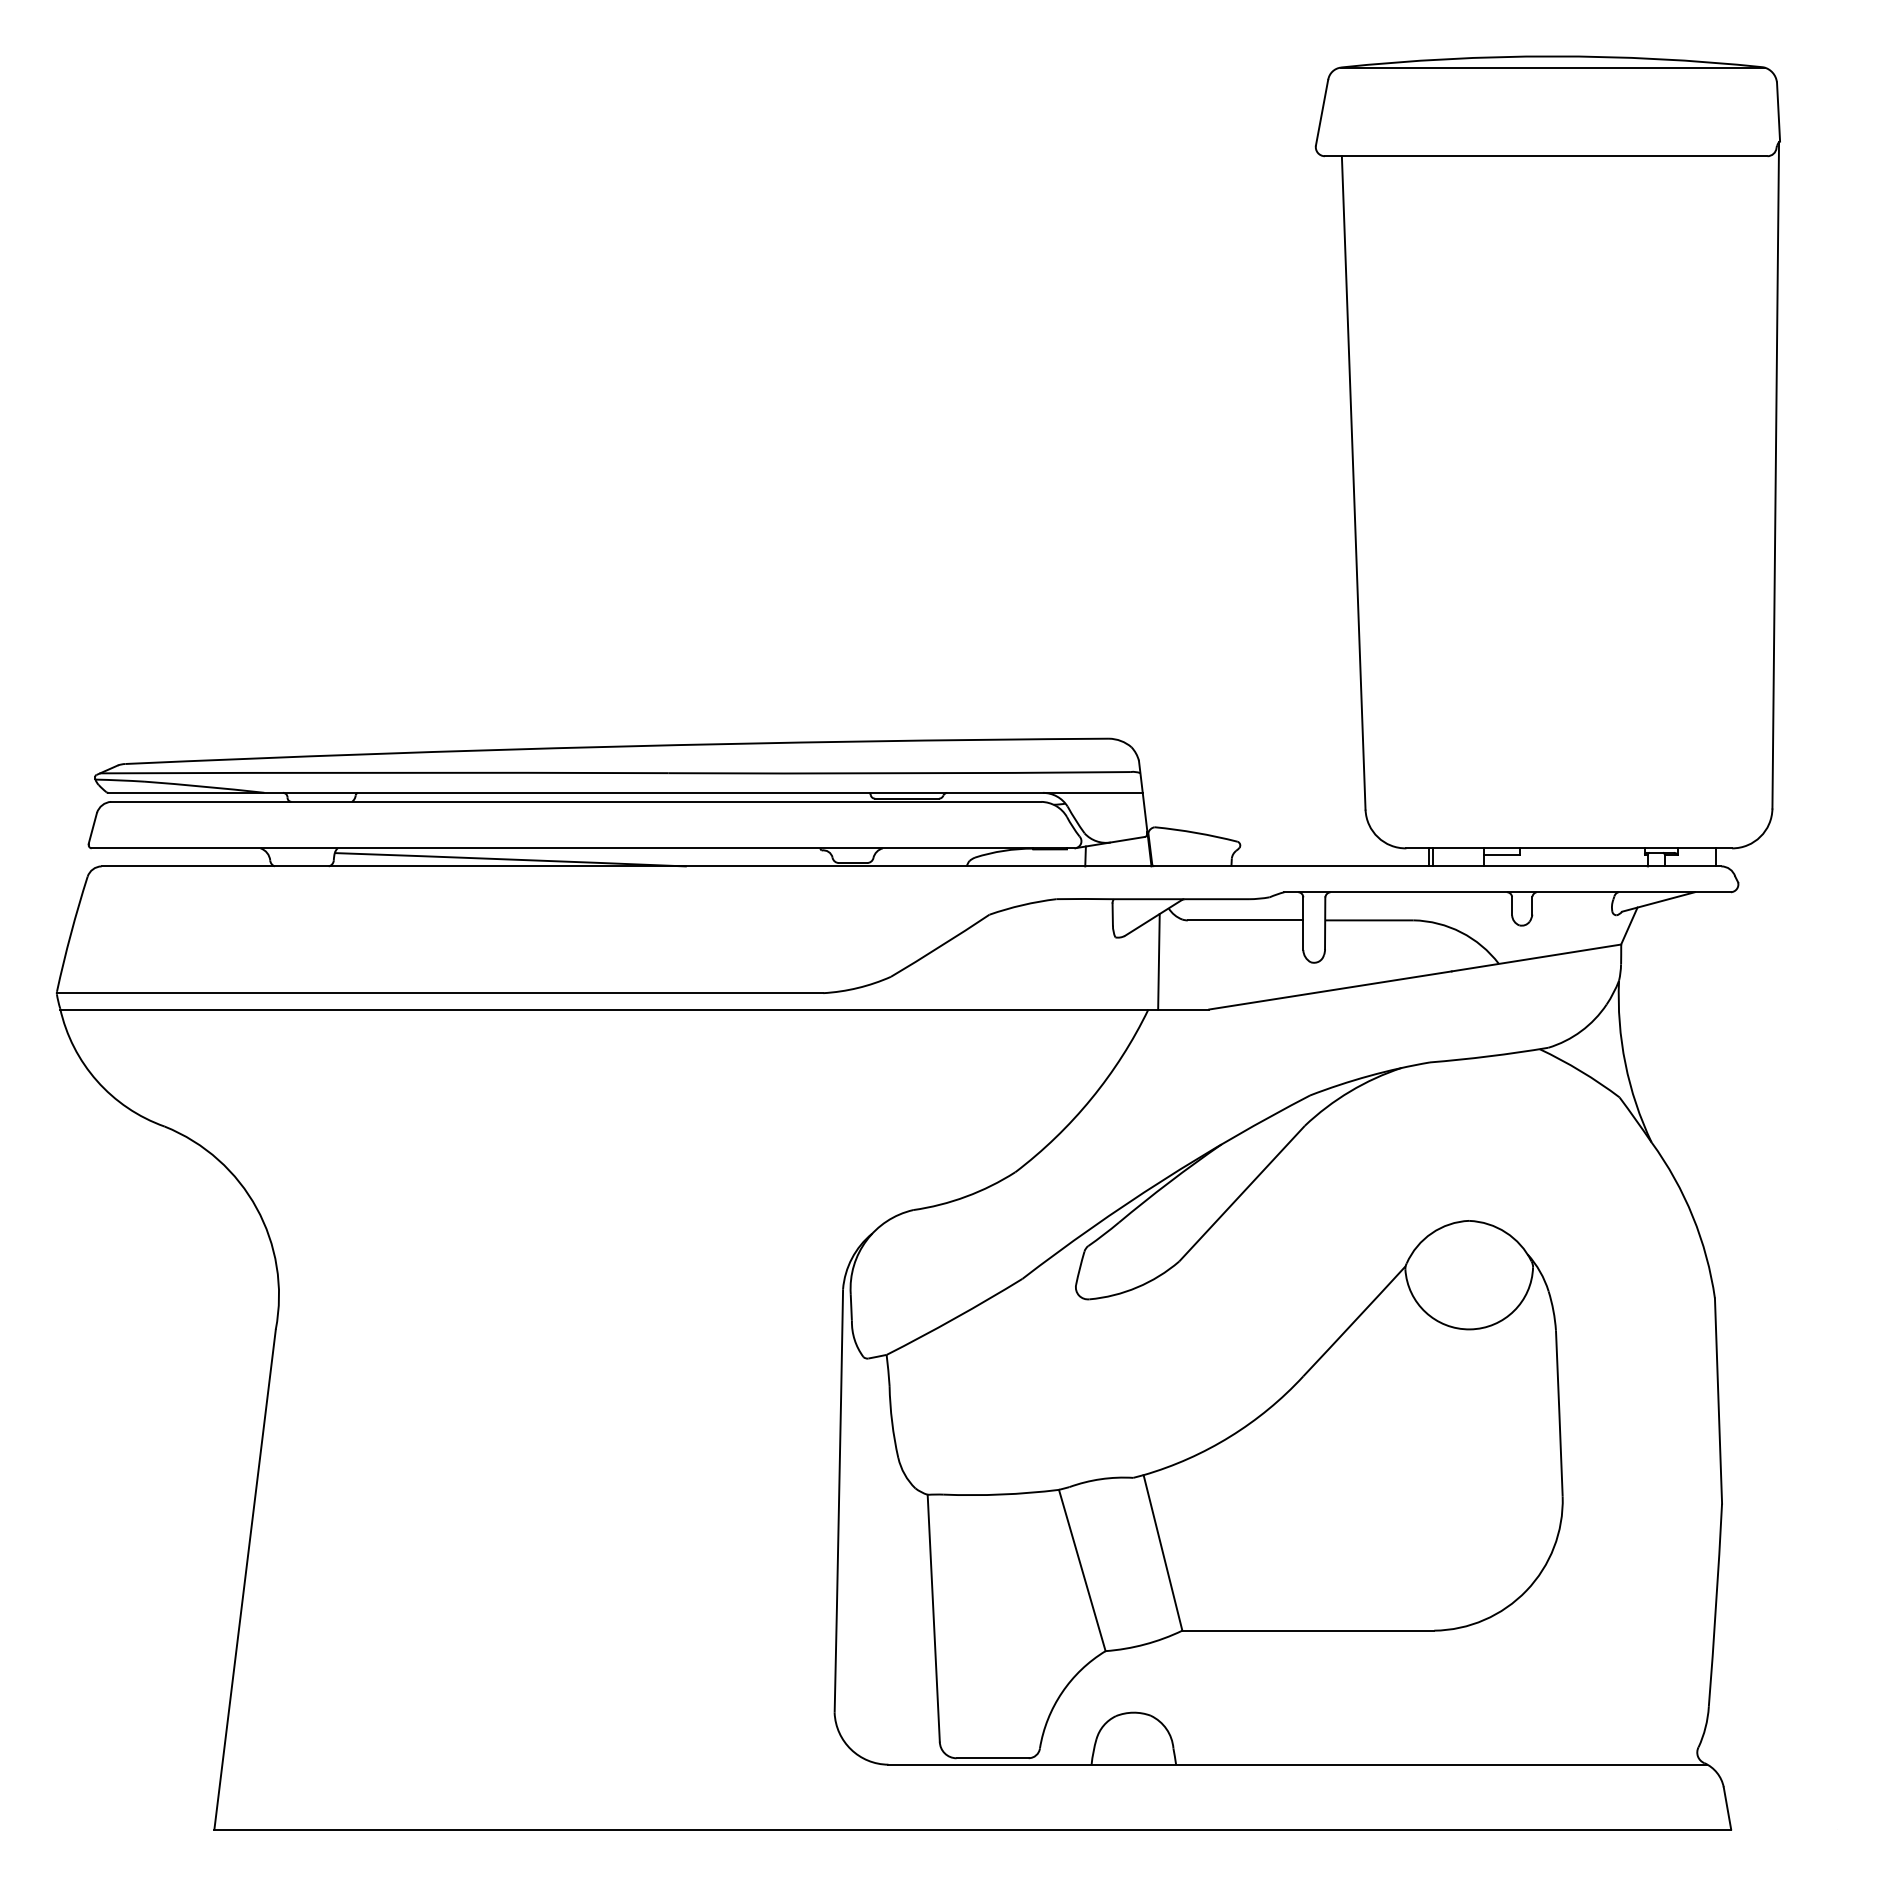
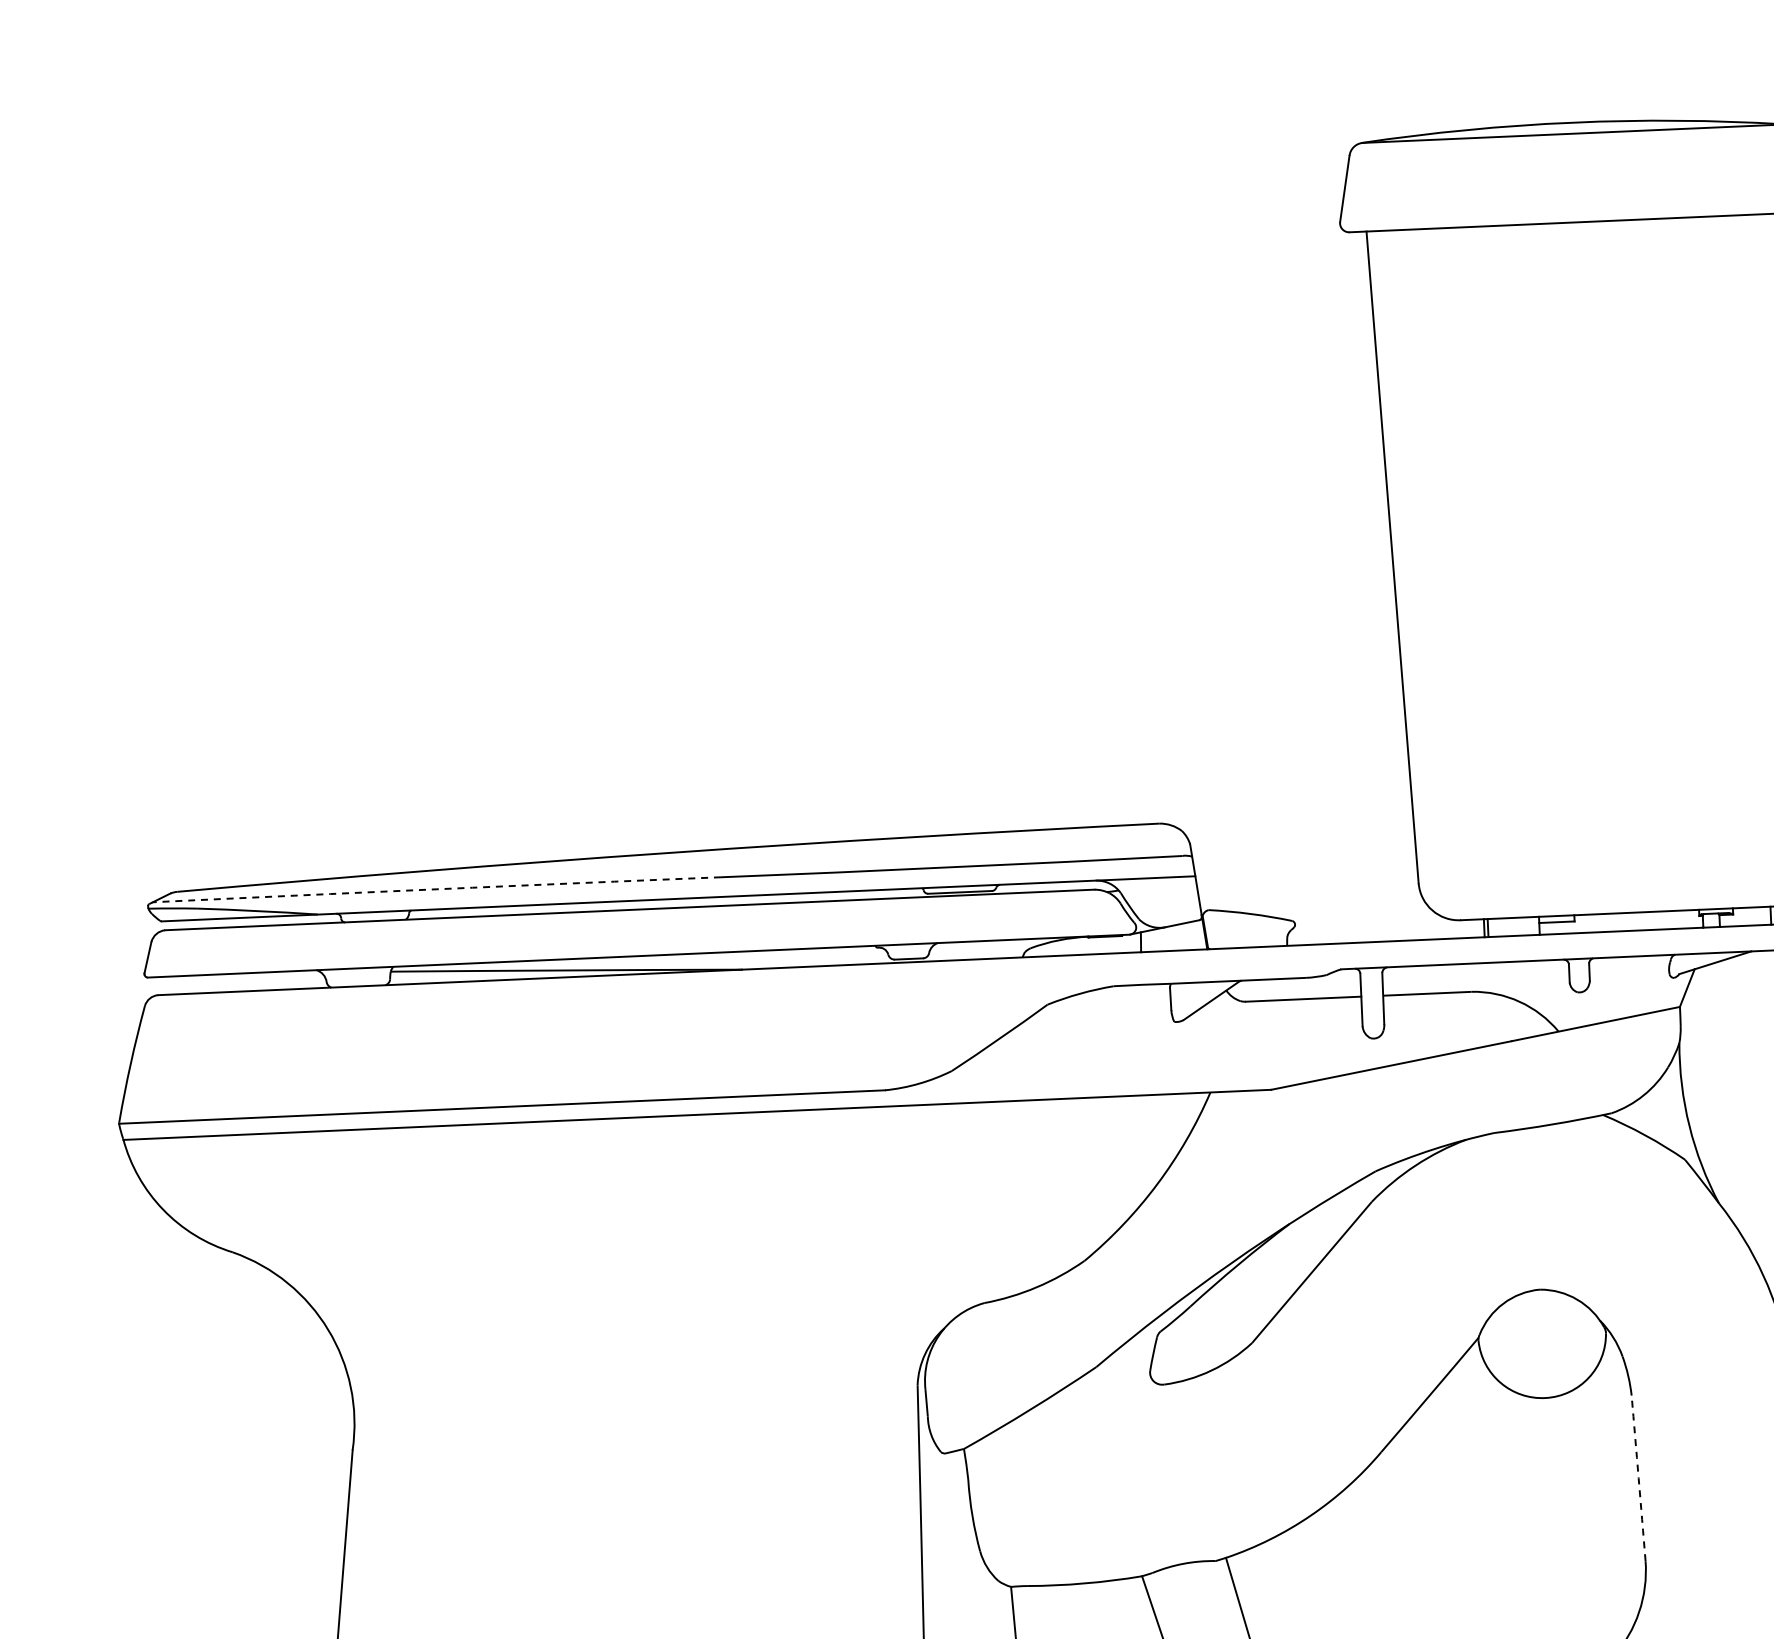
arc: (384, 772) -> (436, 888), solid -> dashed
line: (1158, 961) -> (1218, 1044), removed
arc: (1559, 1413) -> (1638, 1478), solid -> dashed

